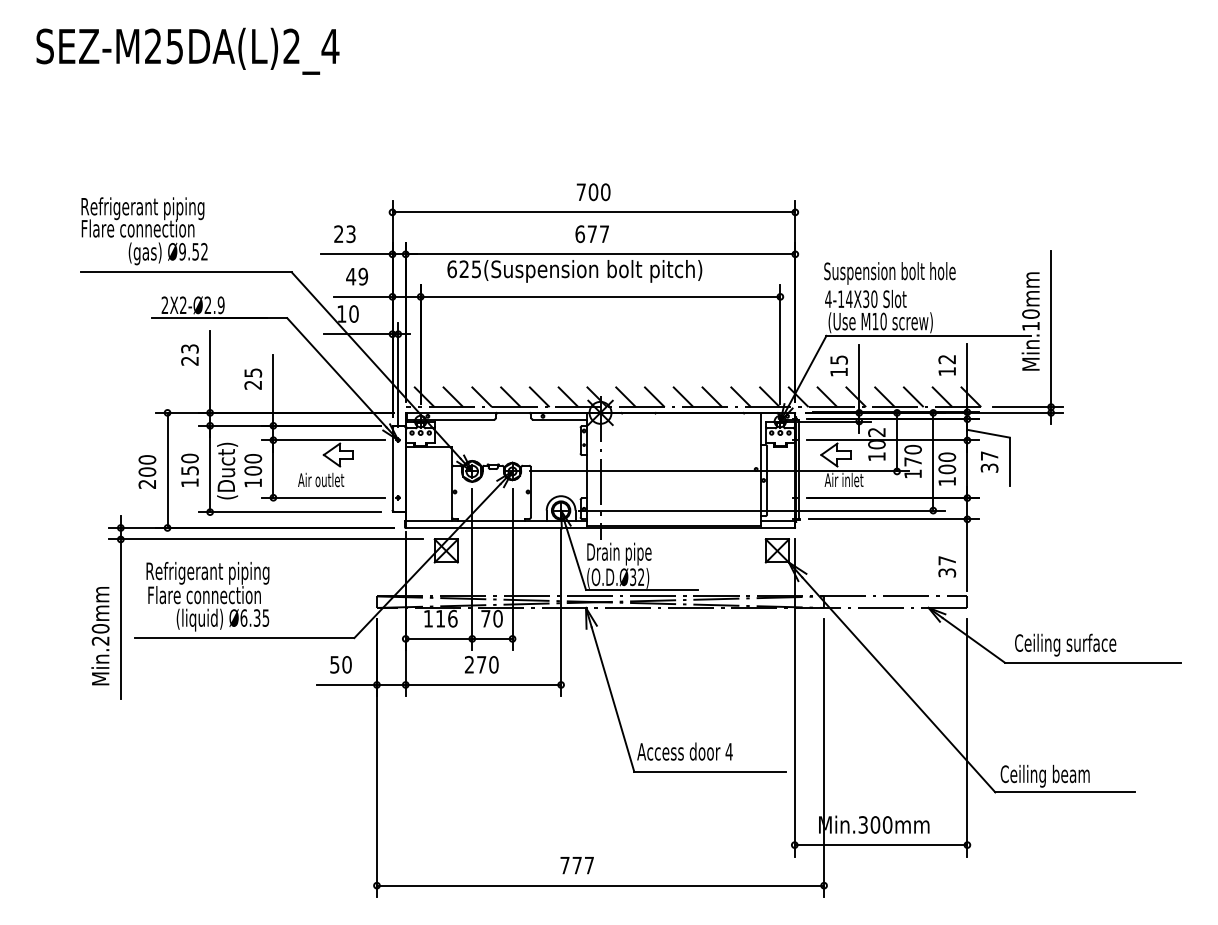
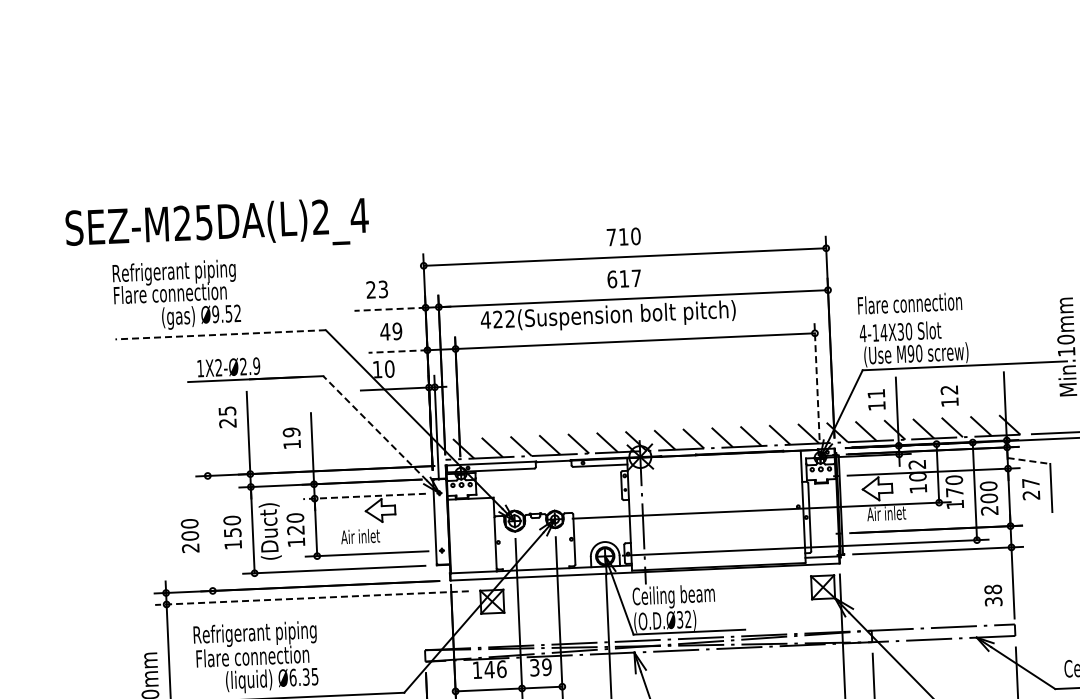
text: (187, 50) -> (216, 225), moved
text: (593, 192) -> (623, 237), 700 -> 710
text: (591, 233) -> (623, 278), 677 -> 617
line: (356, 254) -> (389, 309), solid -> dashed
text: (463, 269) -> (497, 319), 625(Suspension -> 422(Suspension
line: (186, 272) -> (220, 334), solid -> dashed
text: (889, 273) -> (922, 305), Suspension bolt hole -> Flare connection
line: (362, 296) -> (397, 351), solid -> dashed
text: (164, 304) -> (200, 367), 2X2-Ø2.9 -> 1X2-Ø2.9
text: (875, 321) -> (911, 353), M10 -> M90
line: (780, 344) -> (817, 380), solid -> dashed
text: (189, 348) -> (226, 410), 23 -> 25
text: (838, 359) -> (875, 393), 15 -> 11
text: (946, 365) -> (948, 396), moved
line: (336, 372) -> (374, 428), solid -> dashed
text: (252, 378) -> (291, 437), 25 -> 19
line: (988, 433) -> (1028, 460), solid -> dashed
line: (322, 440) -> (363, 496), solid -> dashed
text: (989, 467) -> (1031, 494), 37 -> 27
line: (167, 469) -> (210, 532), removed
text: (253, 470) -> (296, 529), 100 -> 120
text: (329, 479) -> (372, 535), Air outlet -> Air inlet
text: (946, 481) -> (988, 510), 100 -> 200
line: (266, 539) -> (312, 598), solid -> dashed
text: (627, 553) -> (673, 596), Drain pipe -> Ceiling beam
text: (947, 560) -> (993, 589), 37 -> 38
text: (440, 618) -> (489, 669), 116 -> 146
text: (491, 618) -> (540, 667), 70 -> 39

